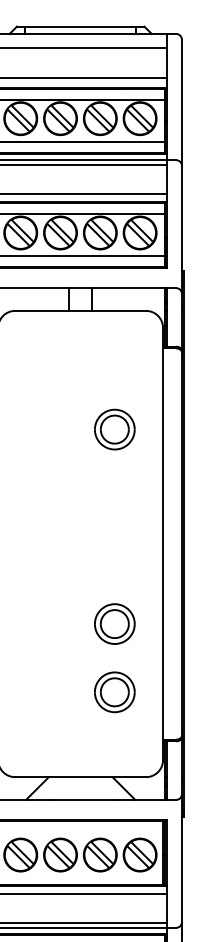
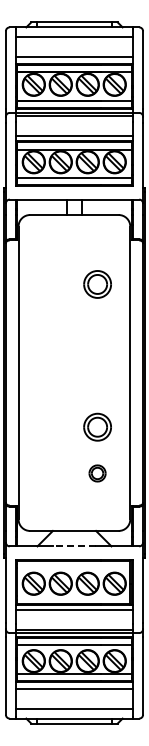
part: (114, 429) -> (97, 284), moved
part: (114, 692) -> (97, 473), size x0.6
line: (80, 800) -> (74, 546), solid -> dashed

